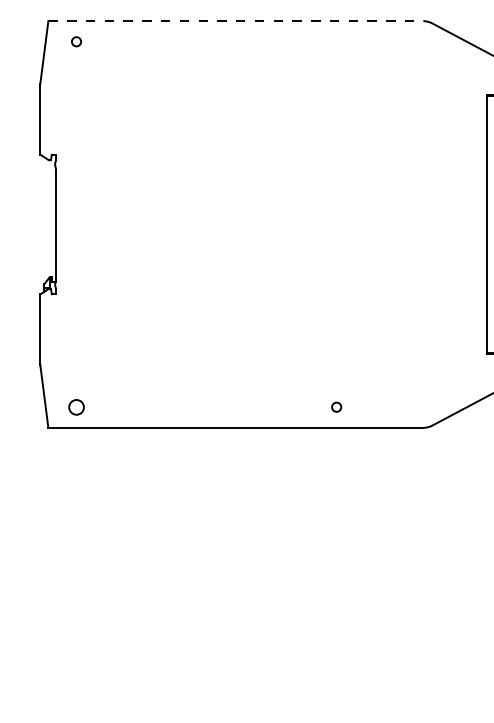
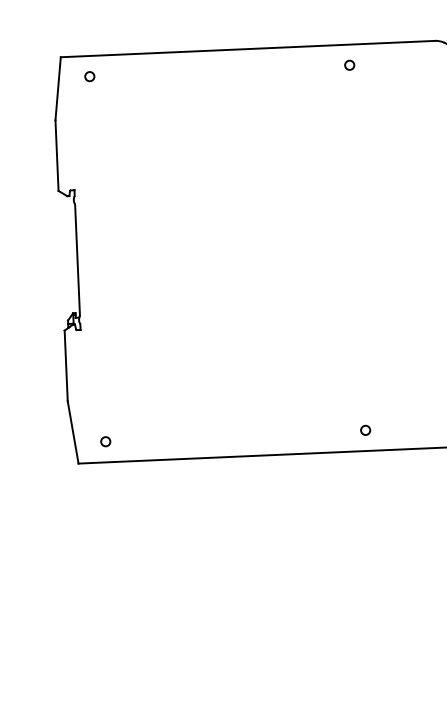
line: (235, 21) -> (247, 49), dashed -> solid
circle: (336, 41) -> (349, 65), added
circle: (76, 406) -> (105, 440), size x0.62

